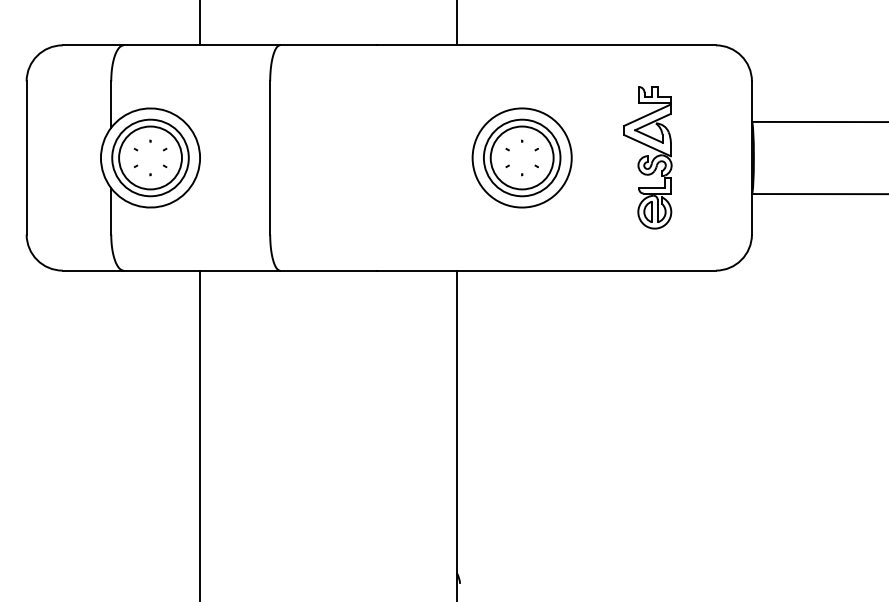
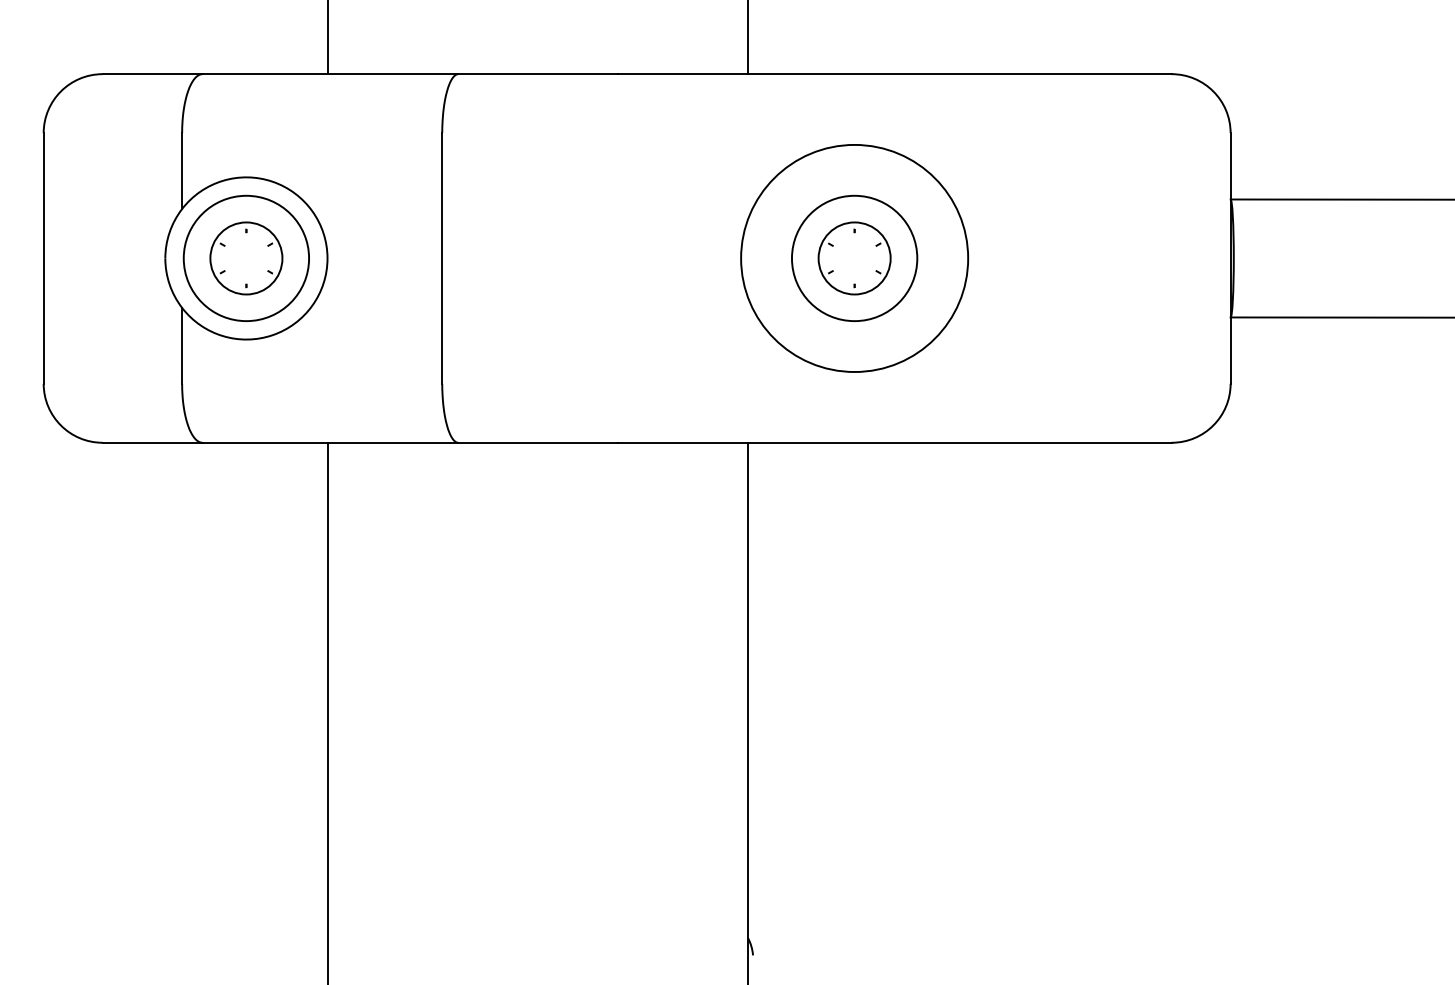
circle: (150, 157) -> (246, 257), size x0.7
circle: (521, 157) -> (853, 257), size x0.7
circle: (521, 157) -> (853, 257), size x1.4
part: (647, 157) -> (1059, 257), removed

